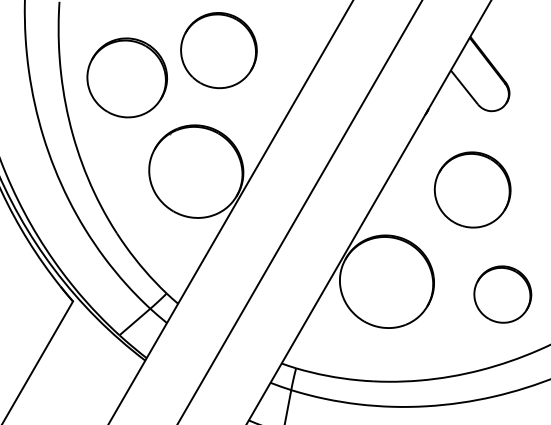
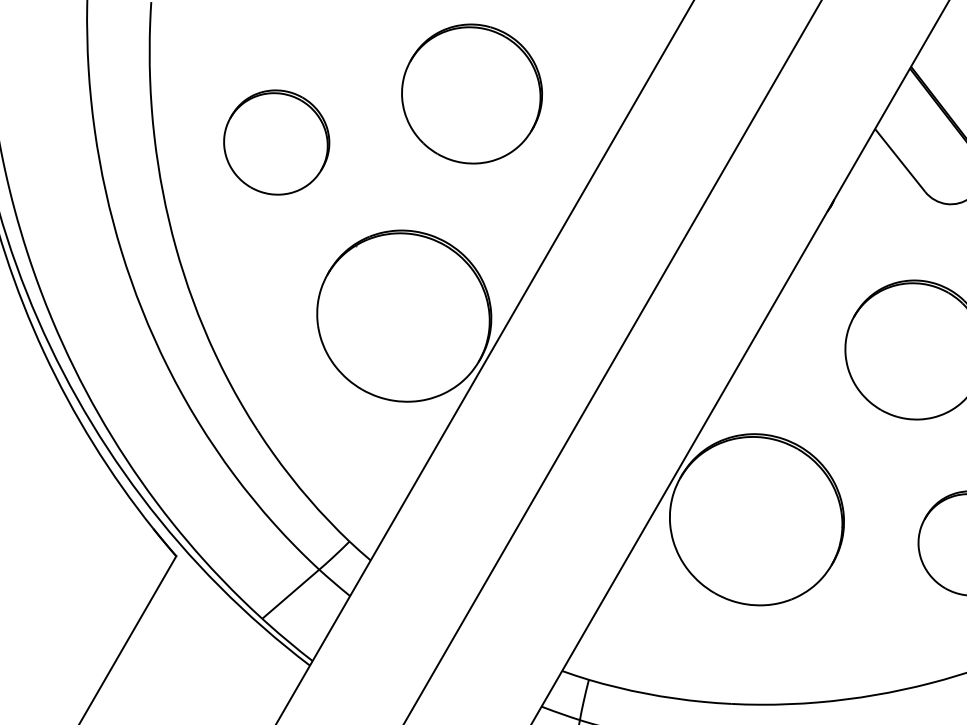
part: (218, 50) -> (471, 93), moved
part: (127, 77) -> (277, 141), size x0.71

